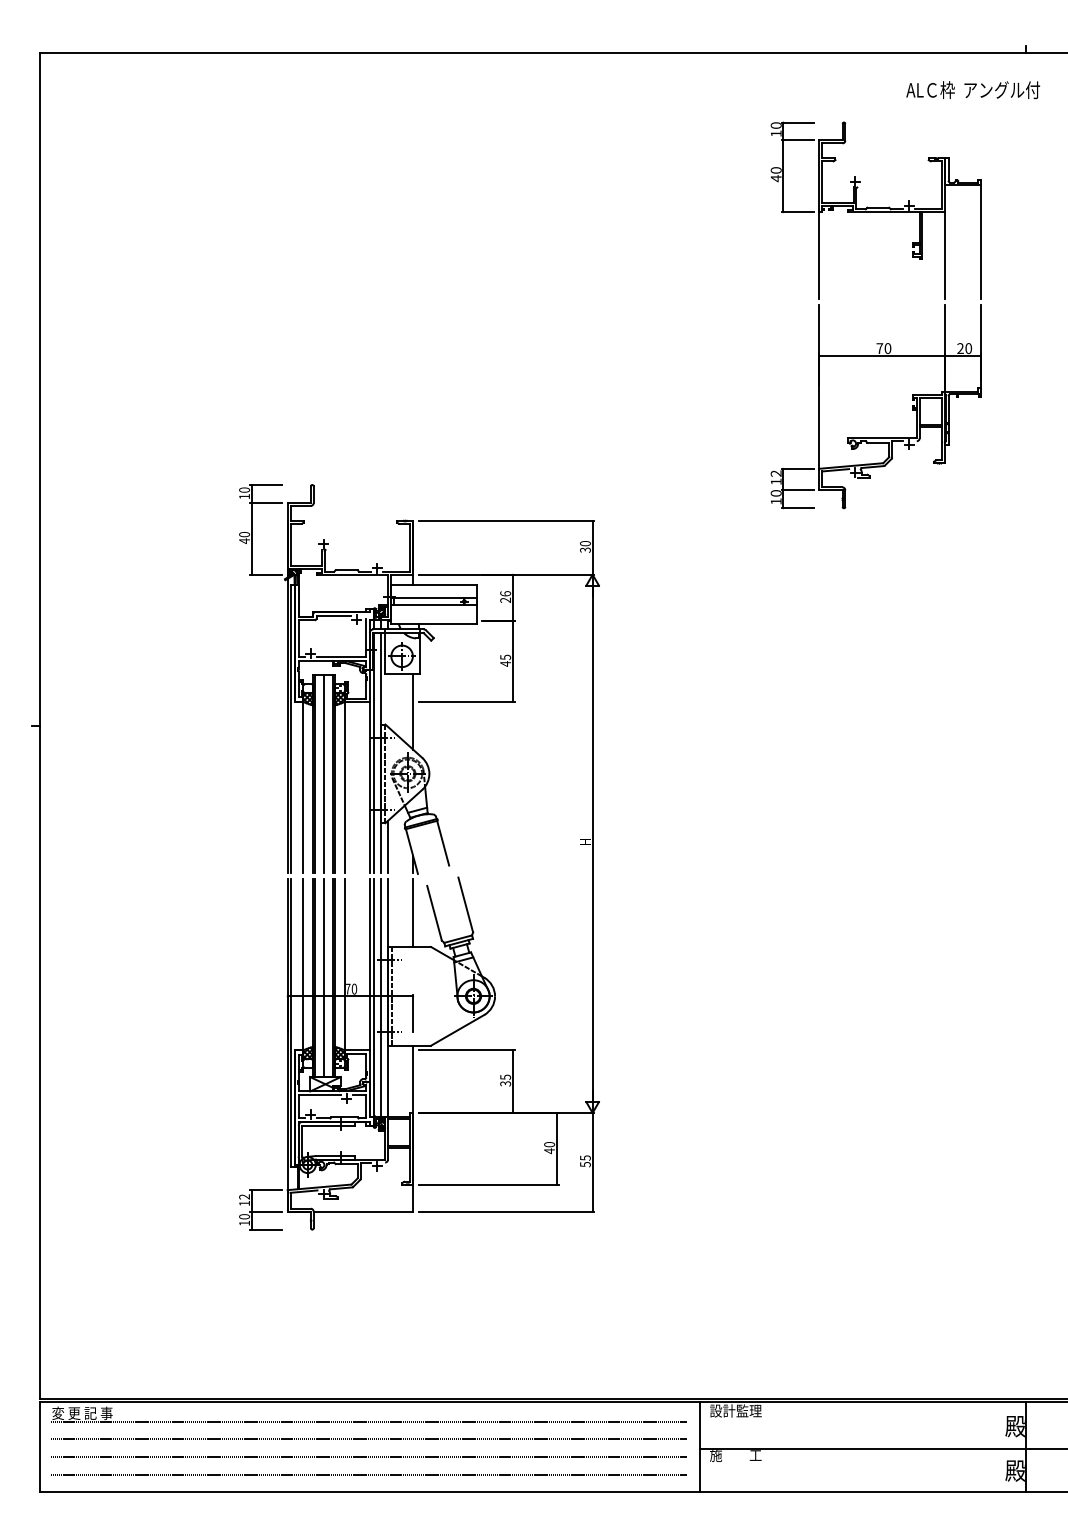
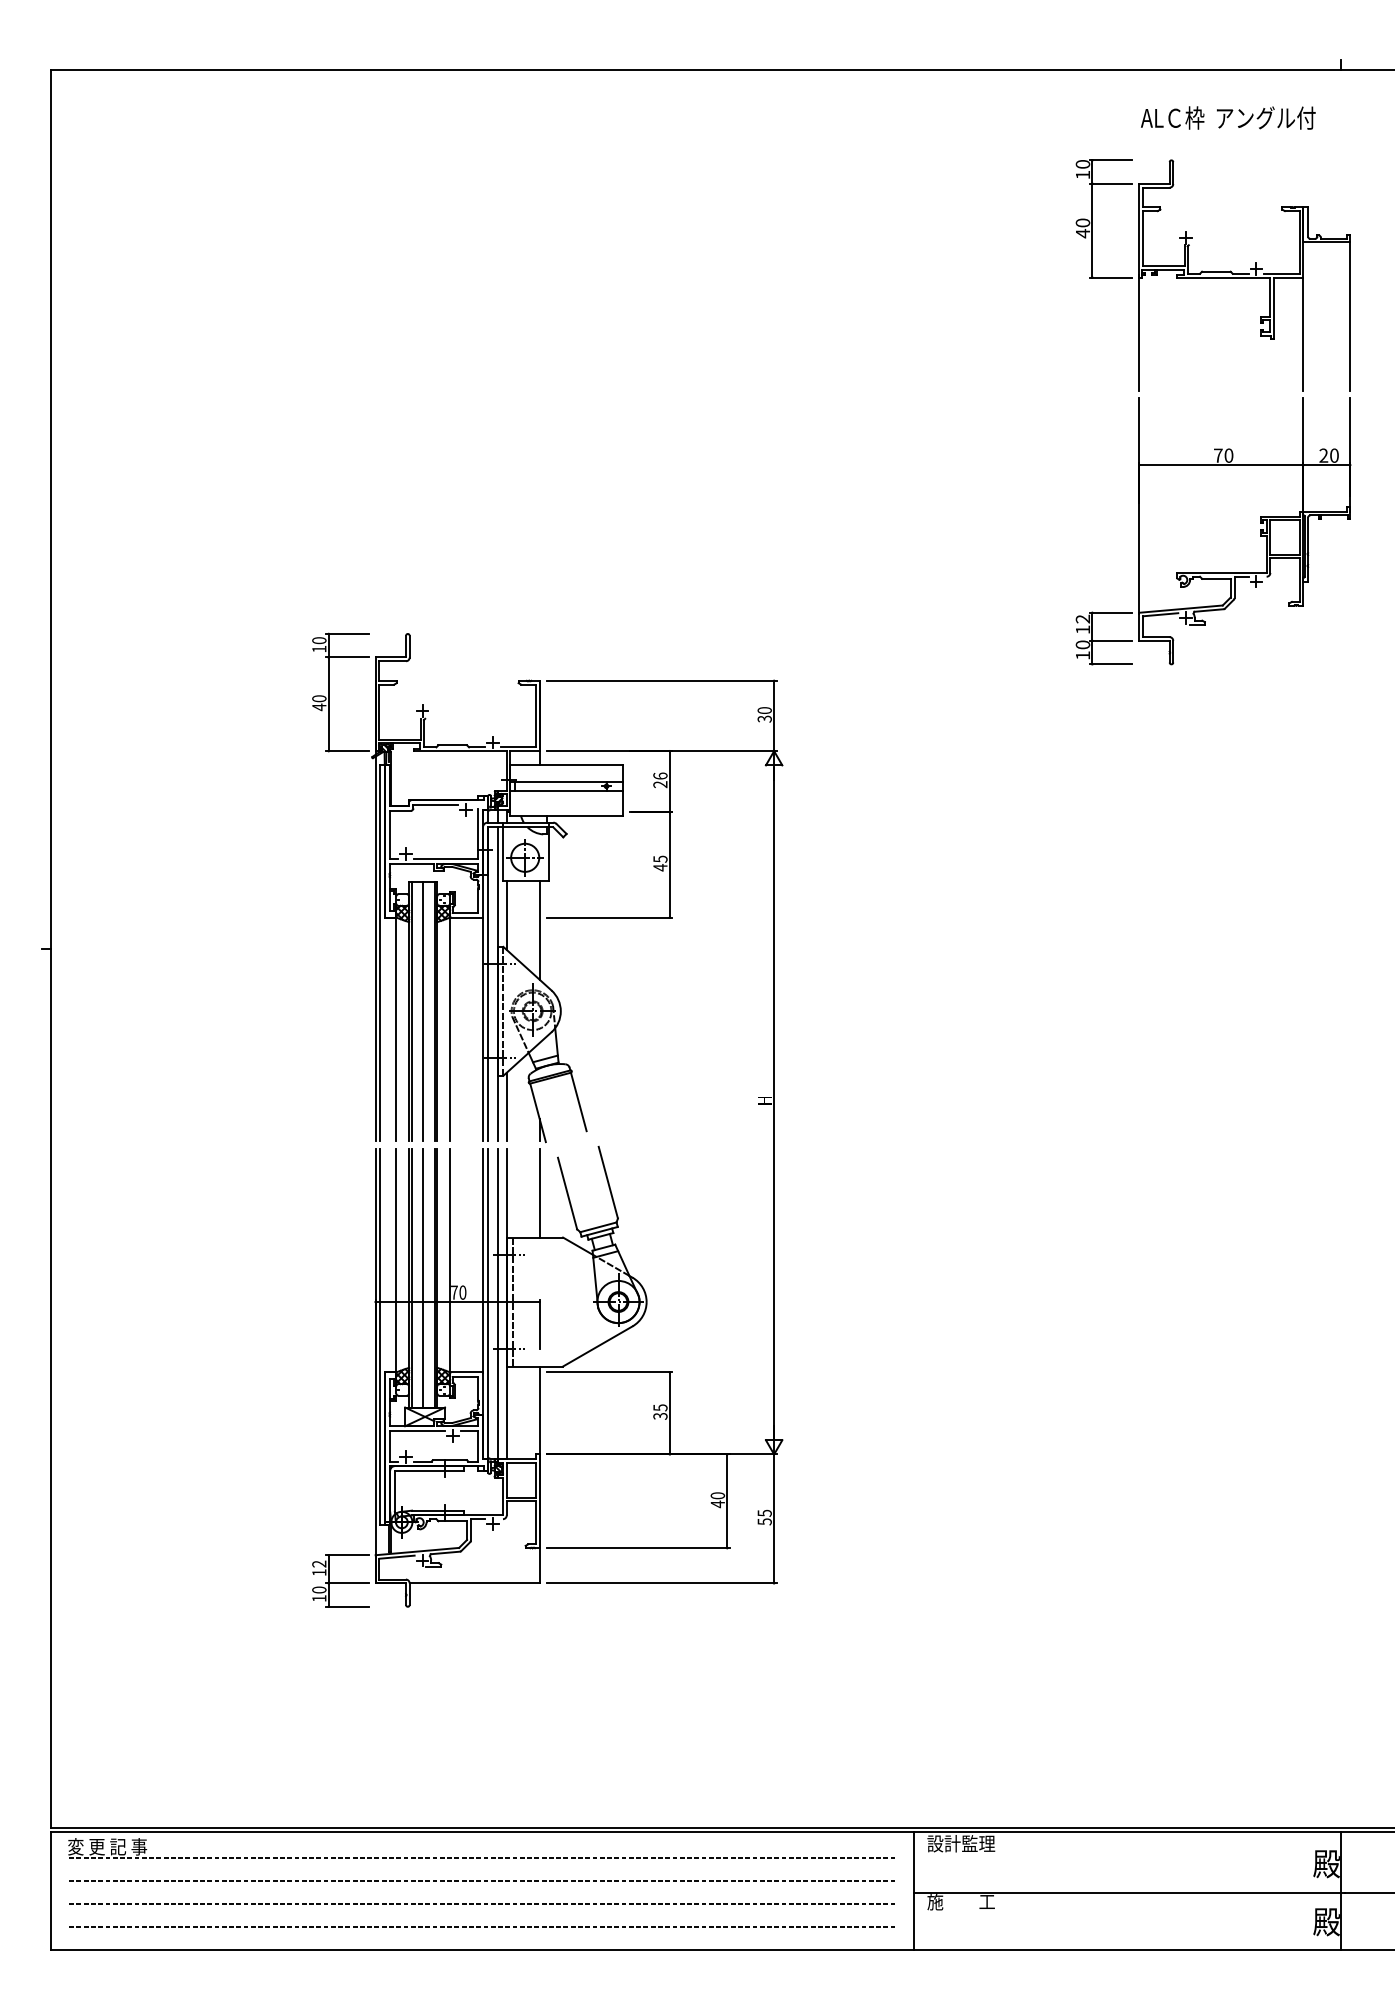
text: (973, 89) -> (1228, 117), moved
part: (876, 343) -> (1214, 448), moved
line: (387, 700) -> (506, 915), added

